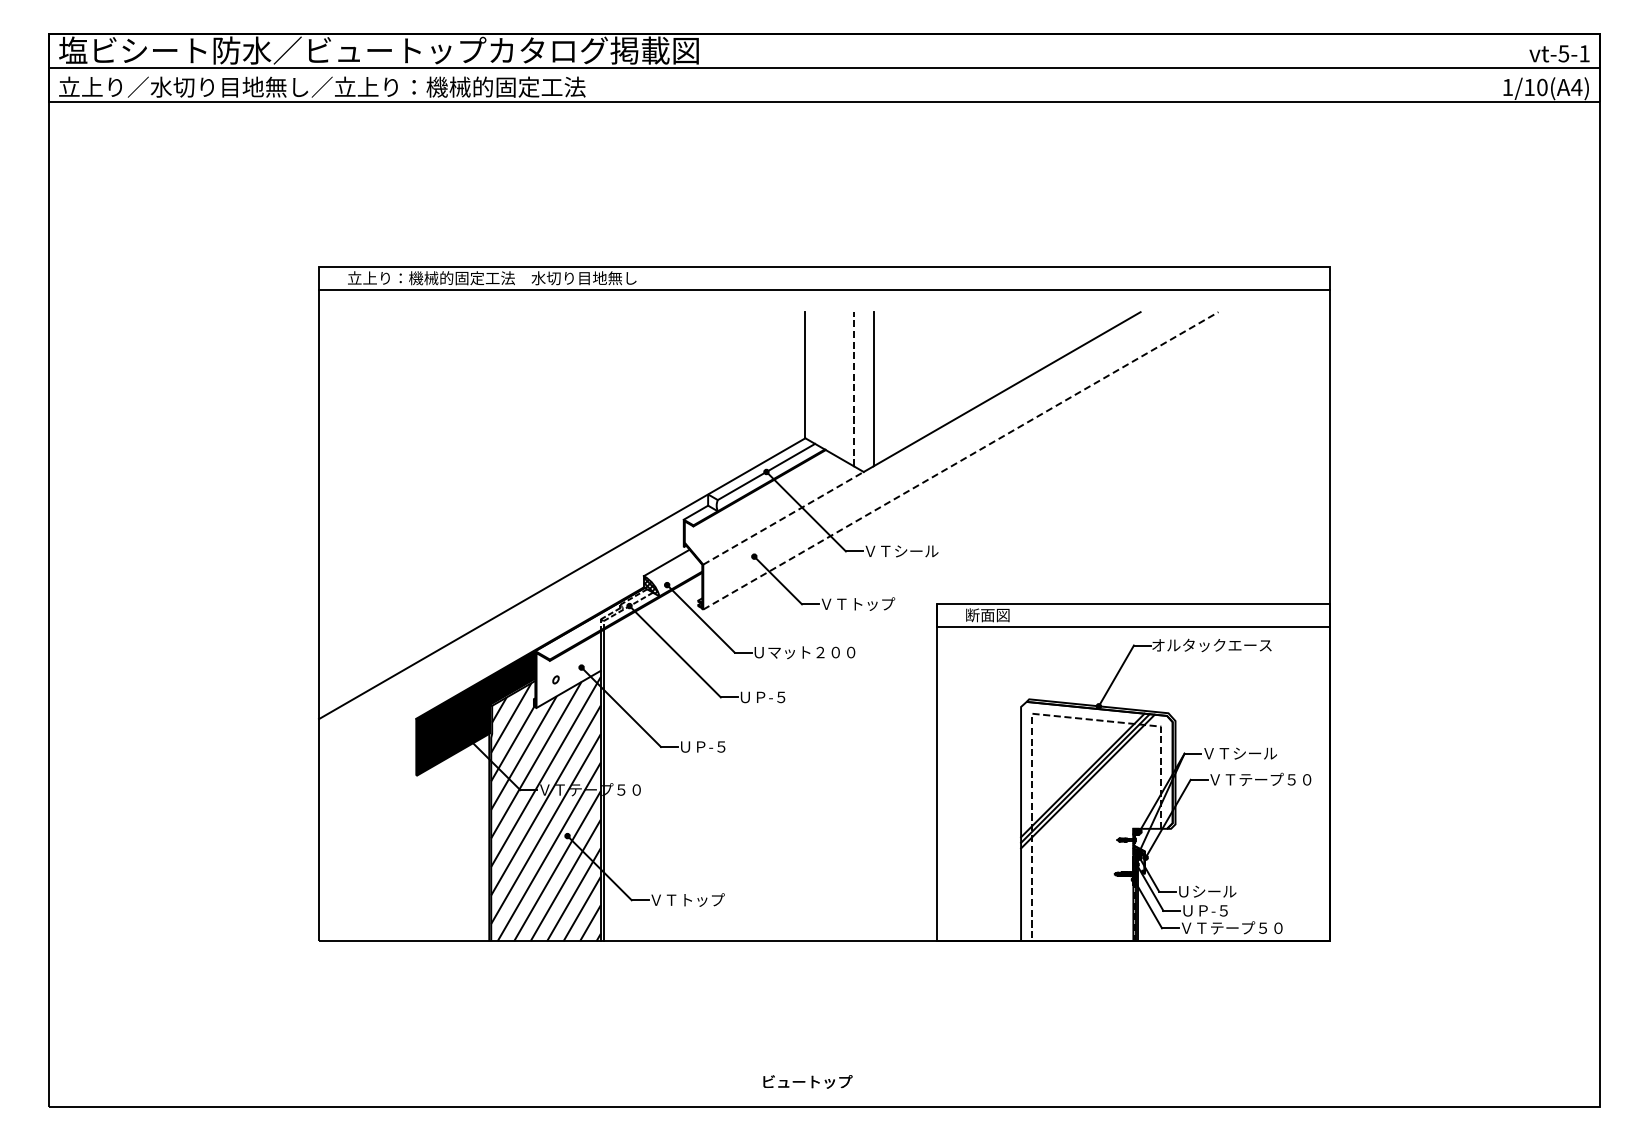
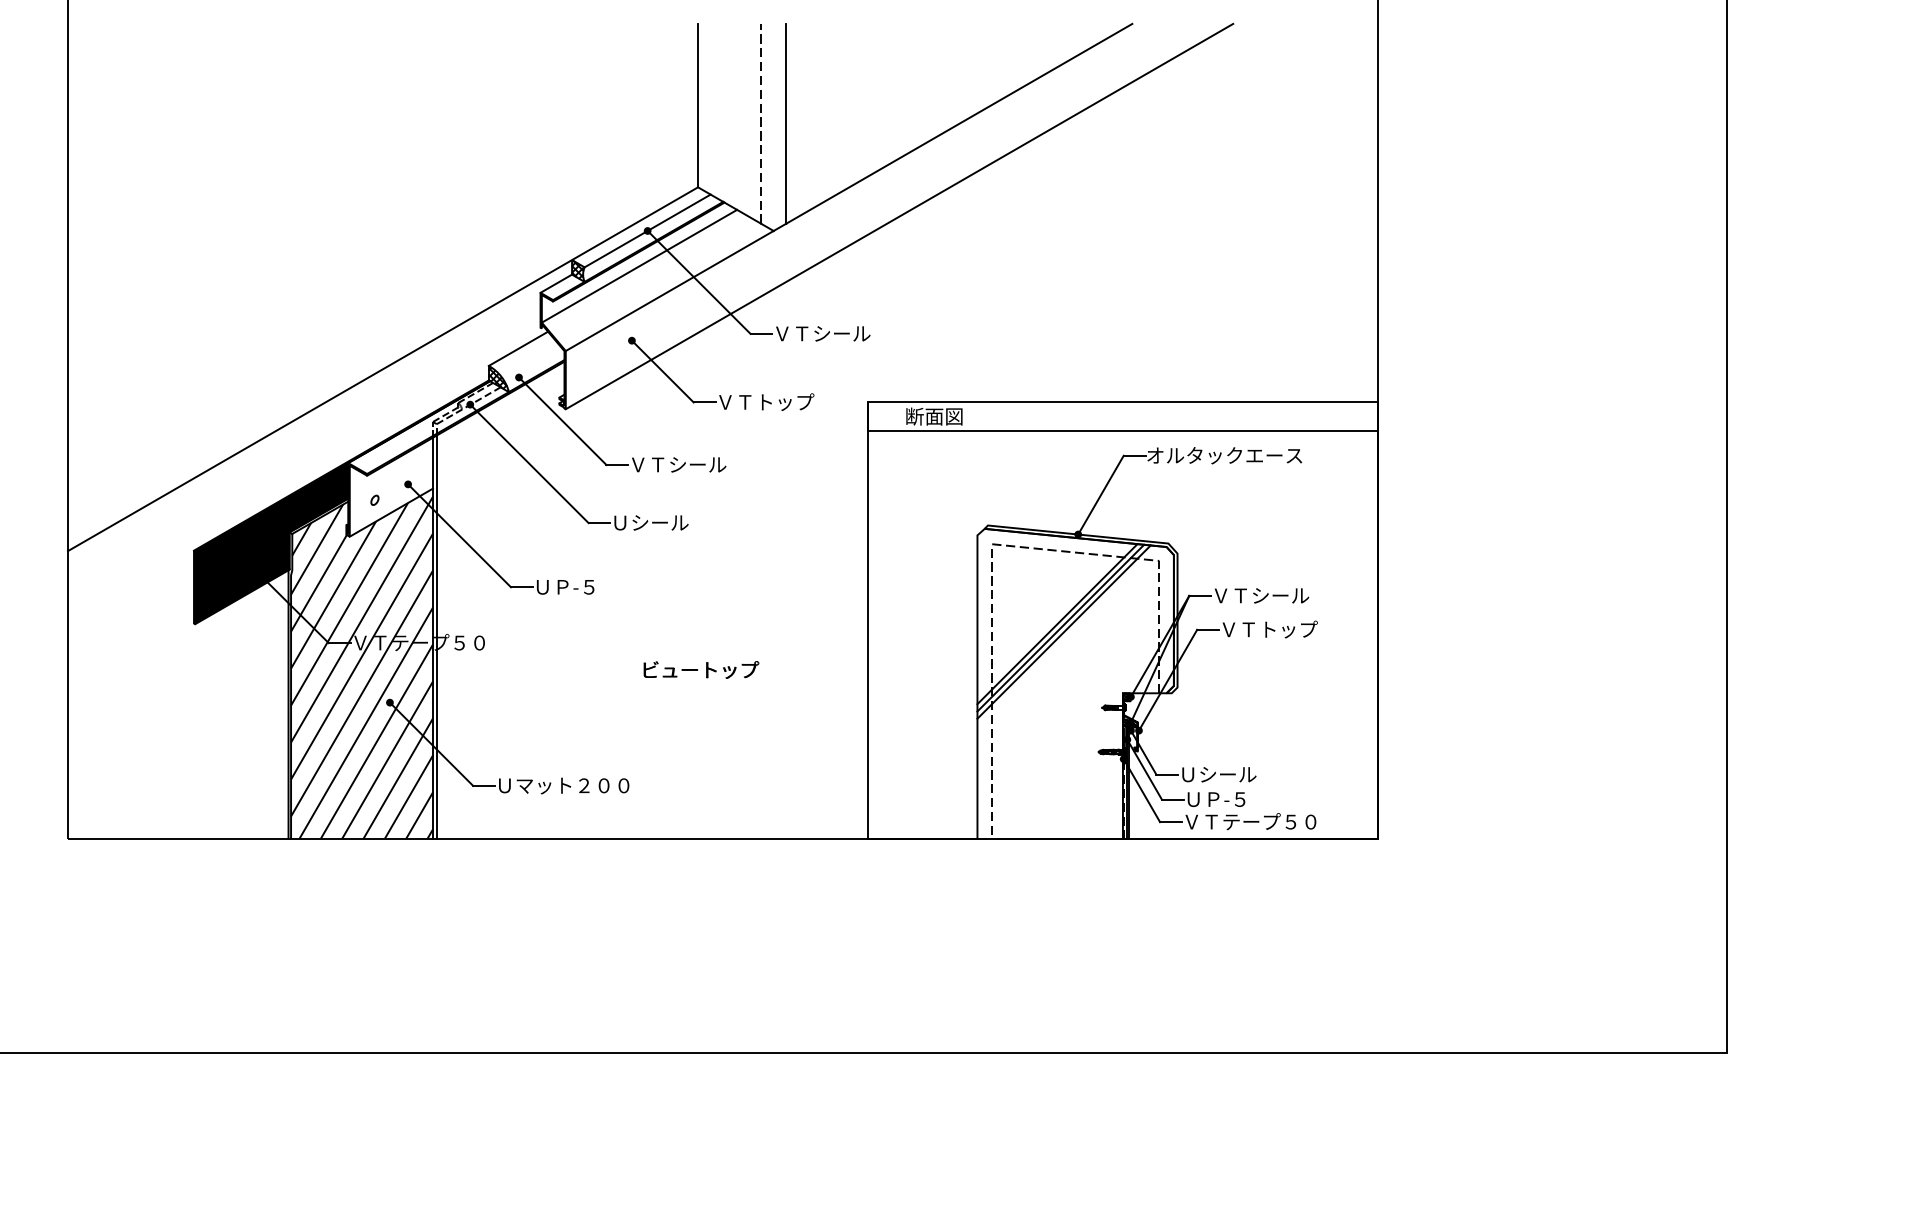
line: (961, 460) -> (900, 216), dashed -> solid
line: (759, 498) -> (638, 265), added
hatch: (712, 502) -> (577, 270), added
line: (783, 518) -> (669, 291), dashed -> solid
text: (804, 652) -> (696, 464), Ｕマット２００ -> ＶＴシール
text: (776, 697) -> (660, 523), ＵＰ-５ -> Ｕシール
text: (1275, 779) -> (1307, 629), ＶＴテープ５０ -> ＶＴトップ
text: (701, 899) -> (563, 784), ＶＴトップ -> Ｕマット２００
text: (807, 1081) -> (700, 669), moved

